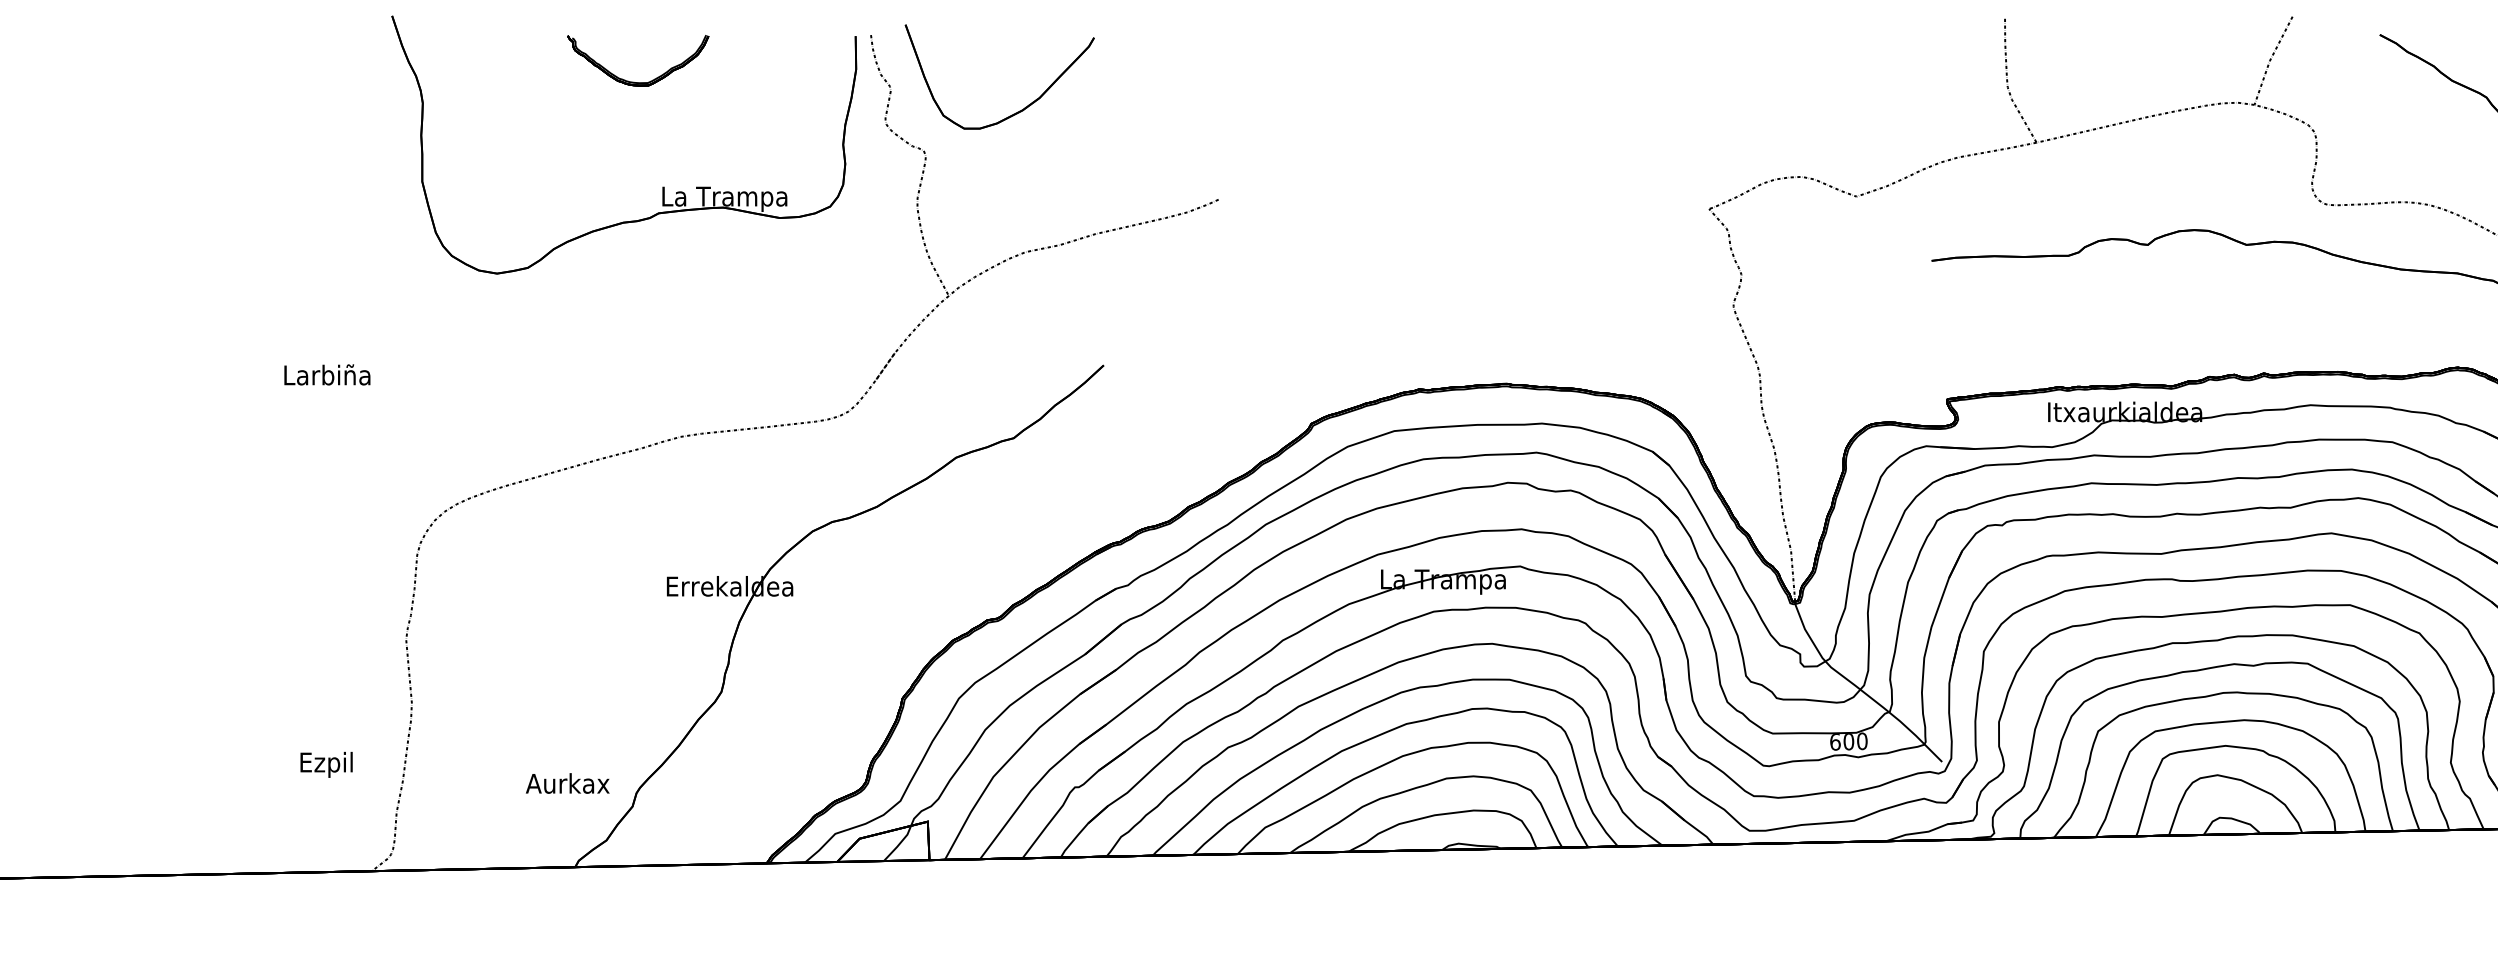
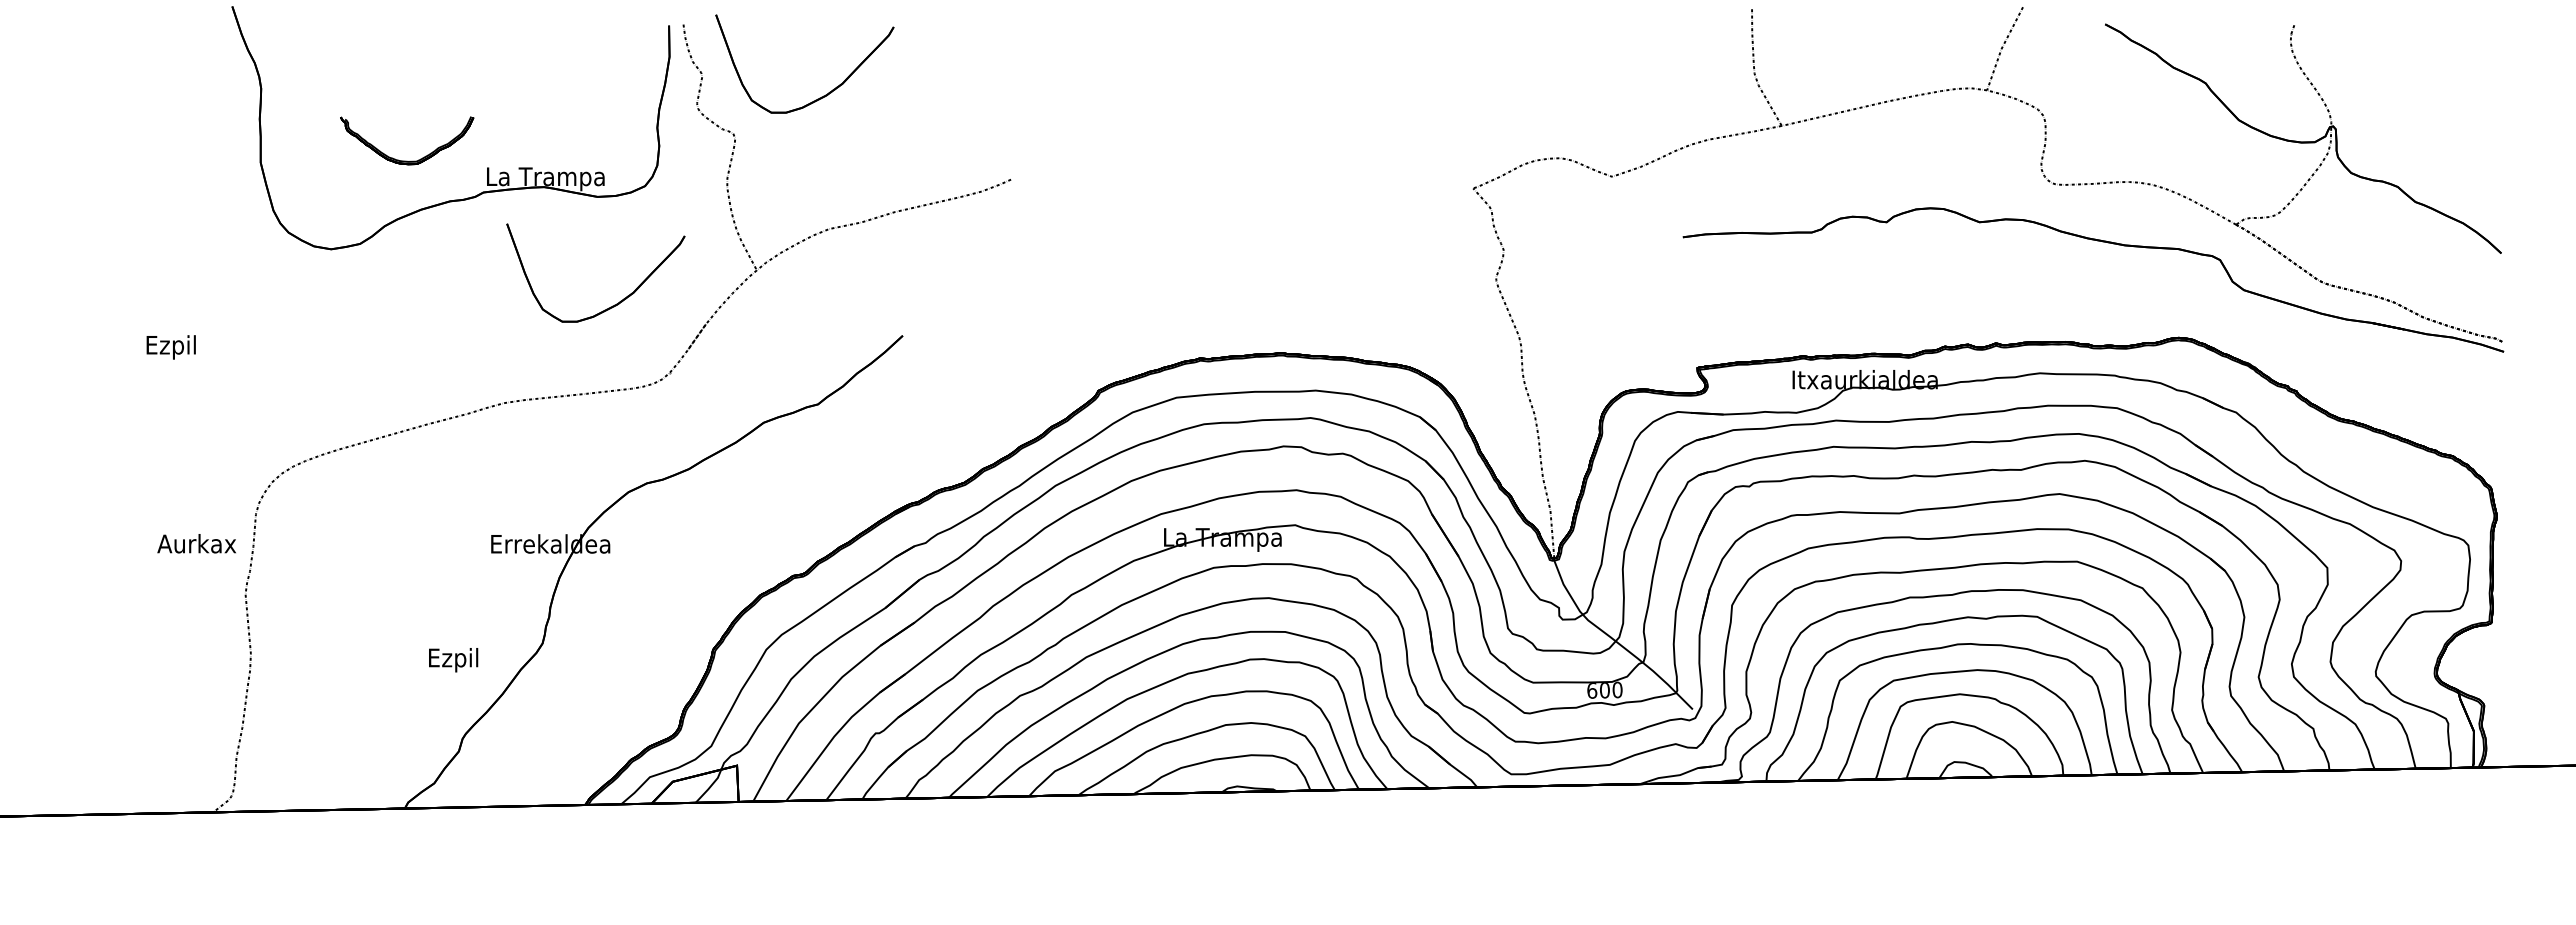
part: (638, 81) -> (407, 160), moved
part: (795, 333) -> (612, 305), added
text: (326, 376) -> (170, 346), Larbiña -> Ezpil
text: (326, 765) -> (453, 660), moved
text: (567, 783) -> (196, 543), moved

